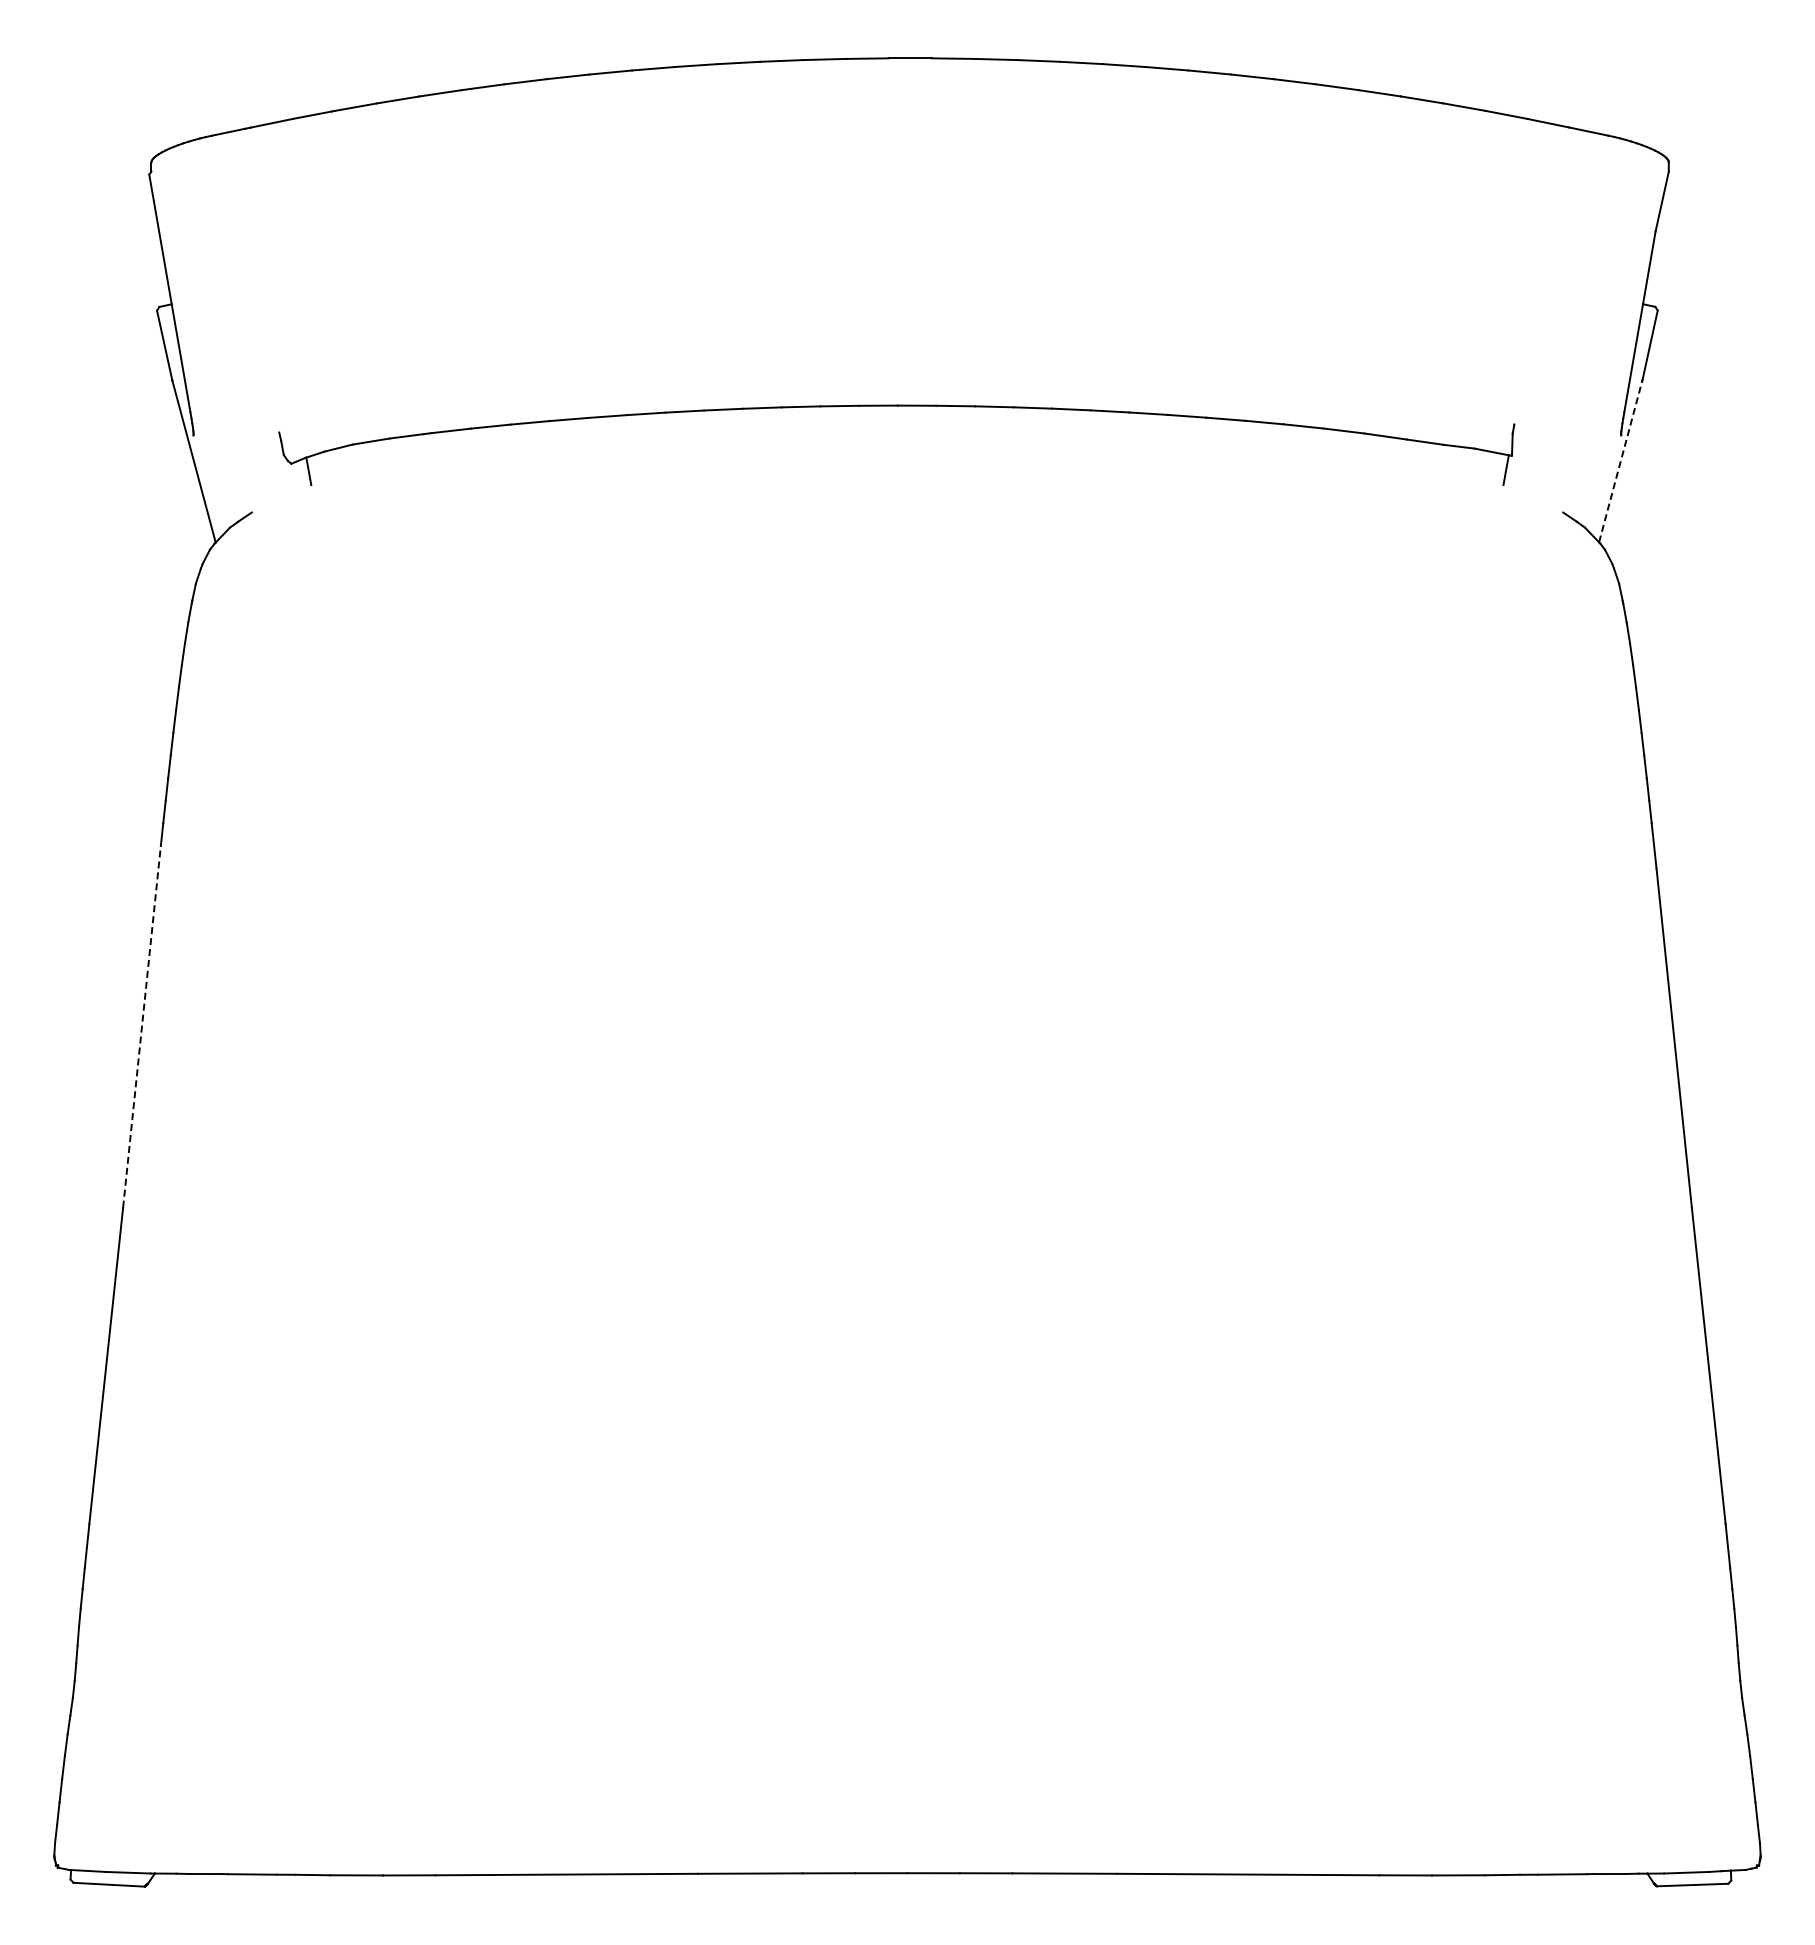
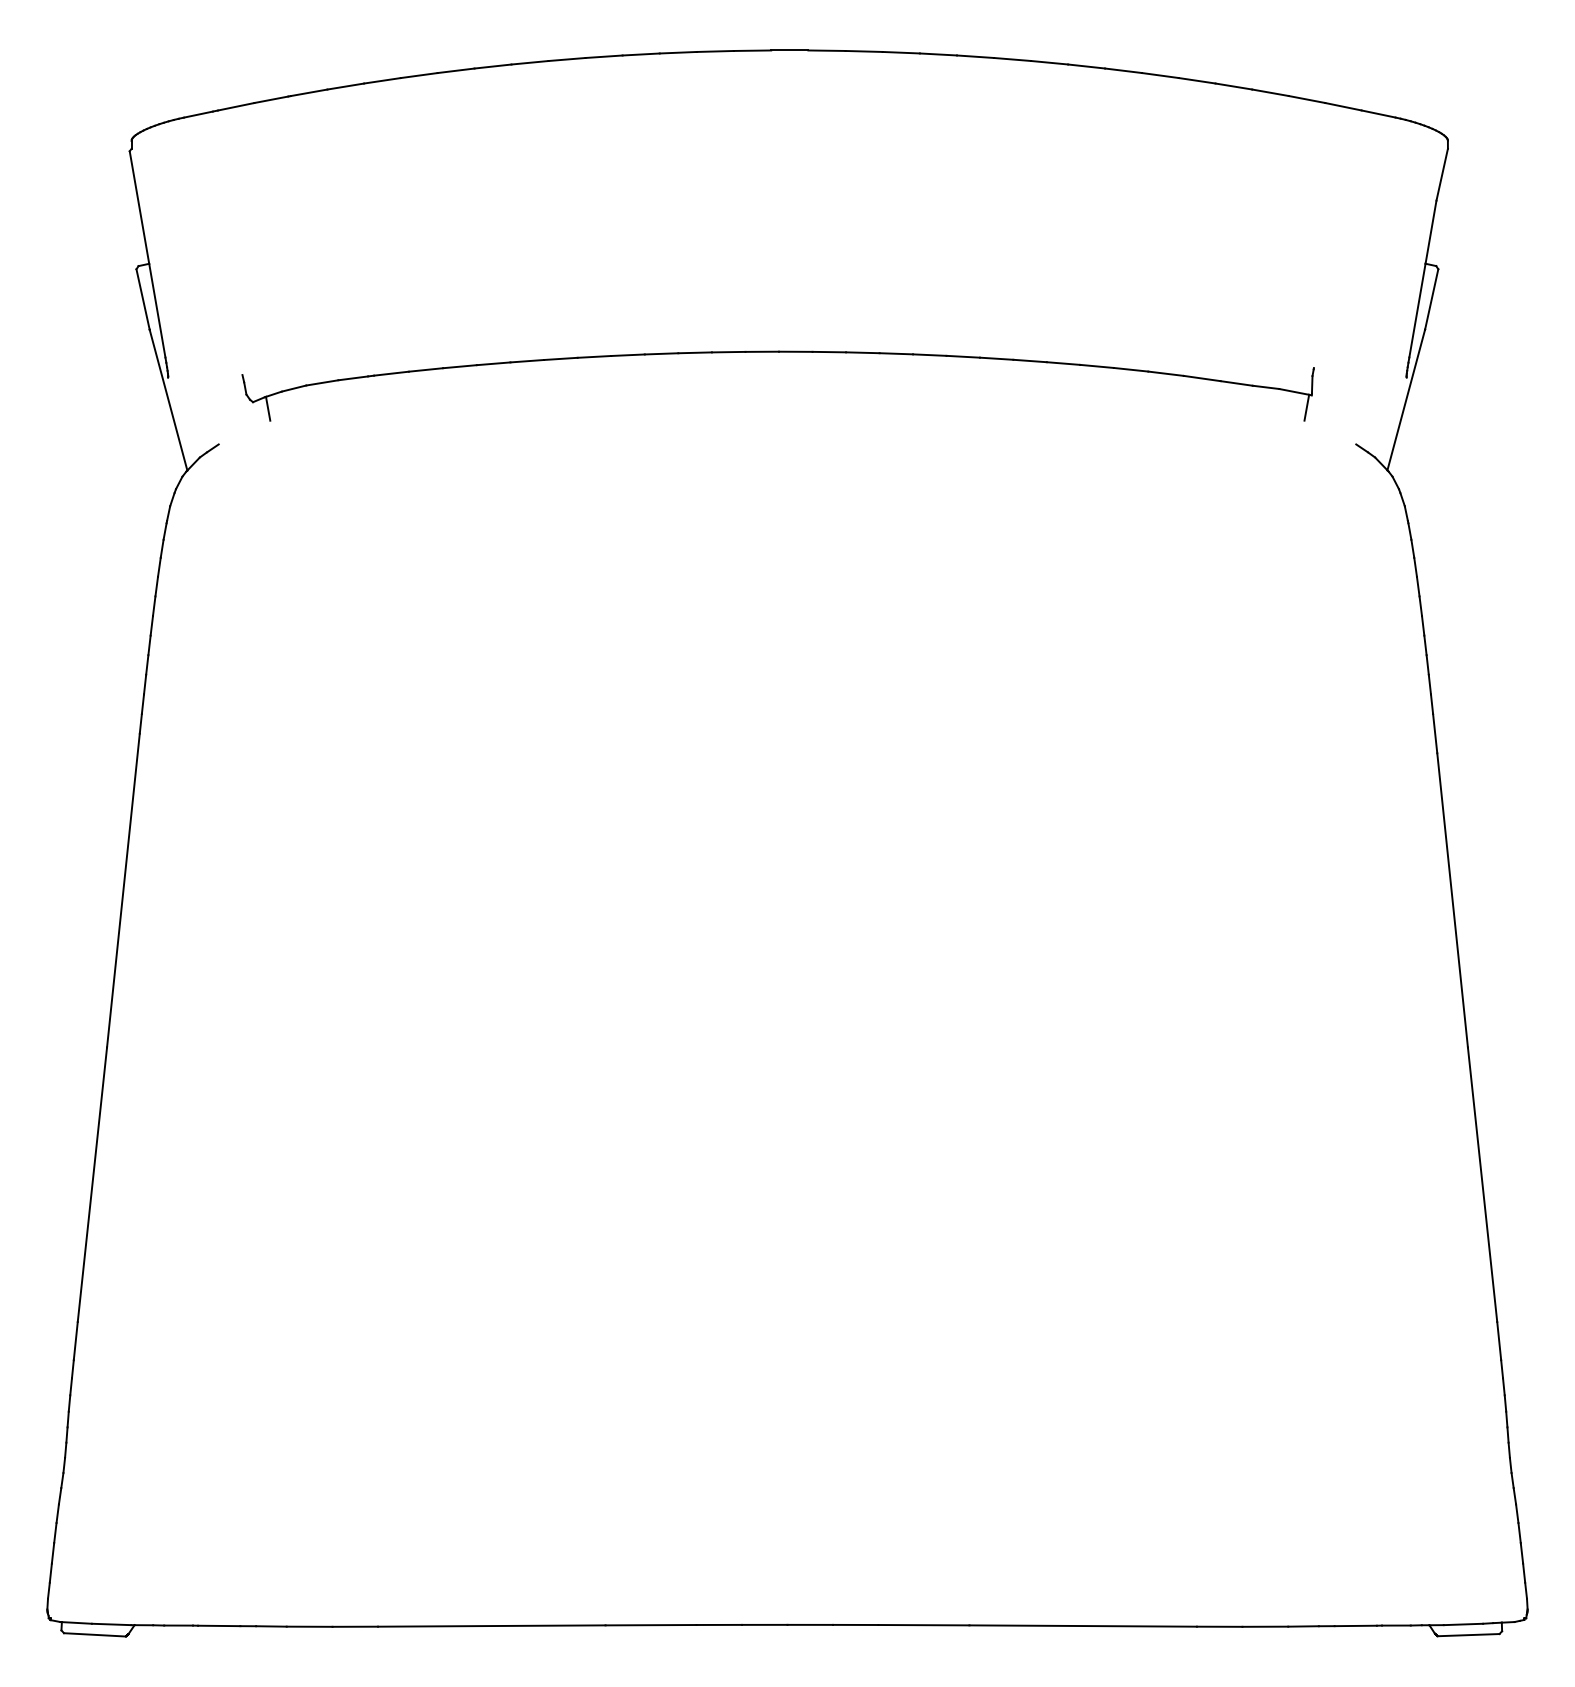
line: (1620, 461) -> (1406, 400), dashed -> solid
line: (142, 1026) -> (123, 890), dashed -> solid

